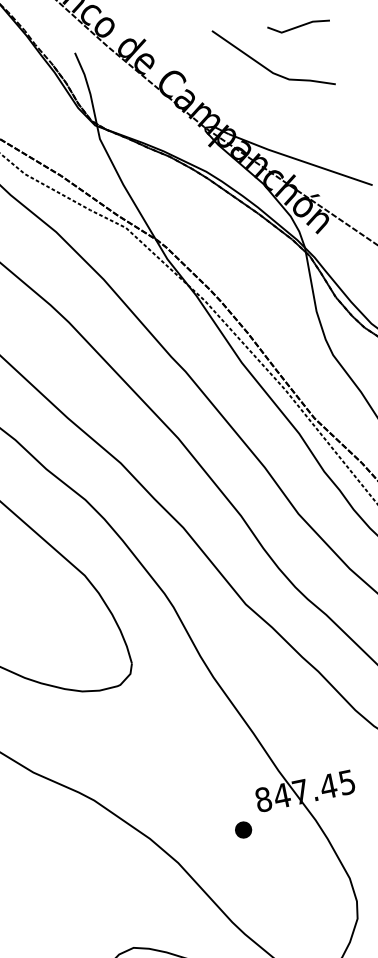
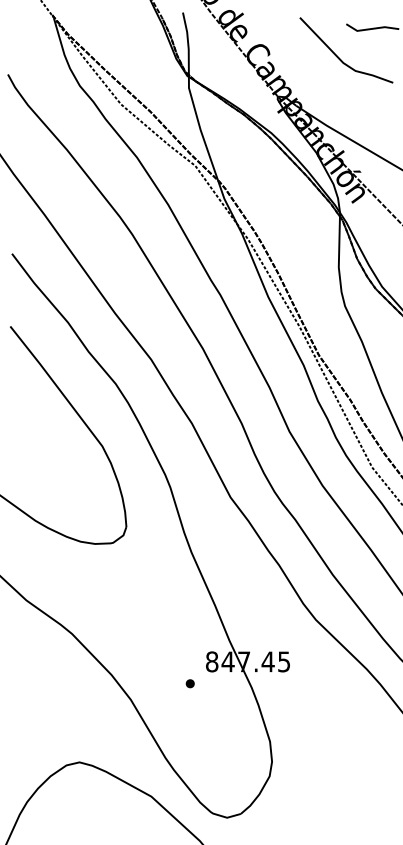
part: (242, 830) -> (189, 683), size x0.62

